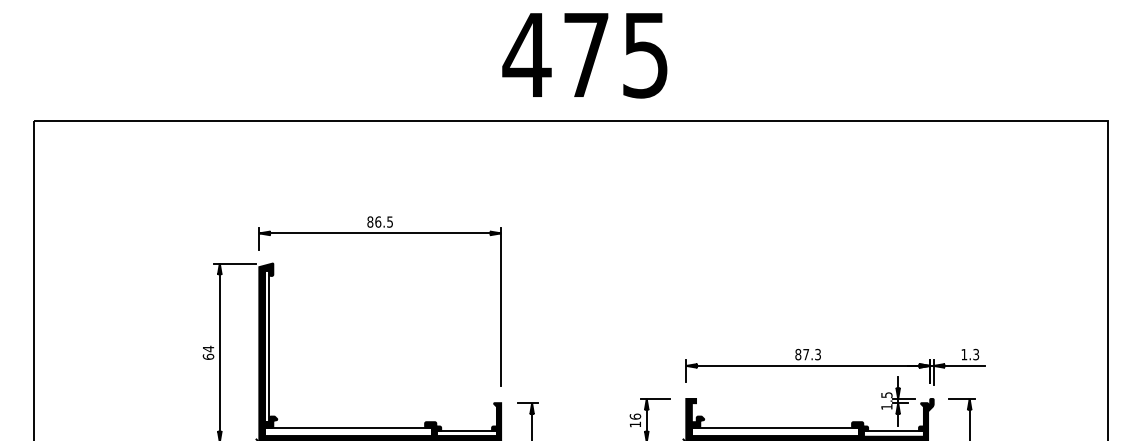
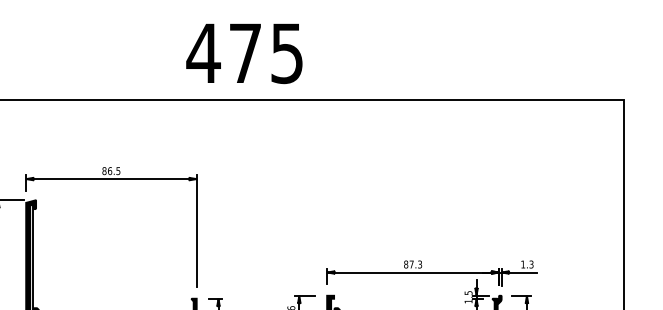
text: (584, 55) -> (244, 53), moved

